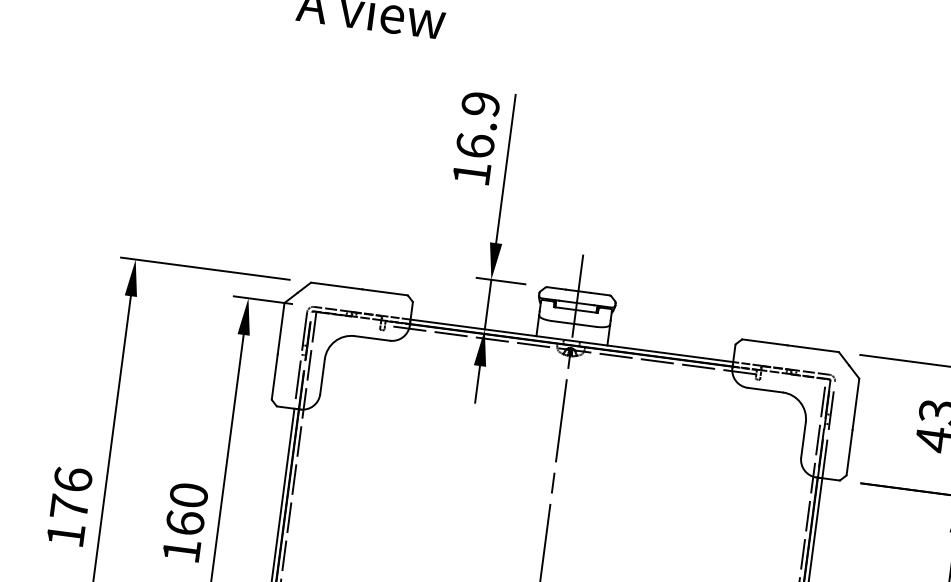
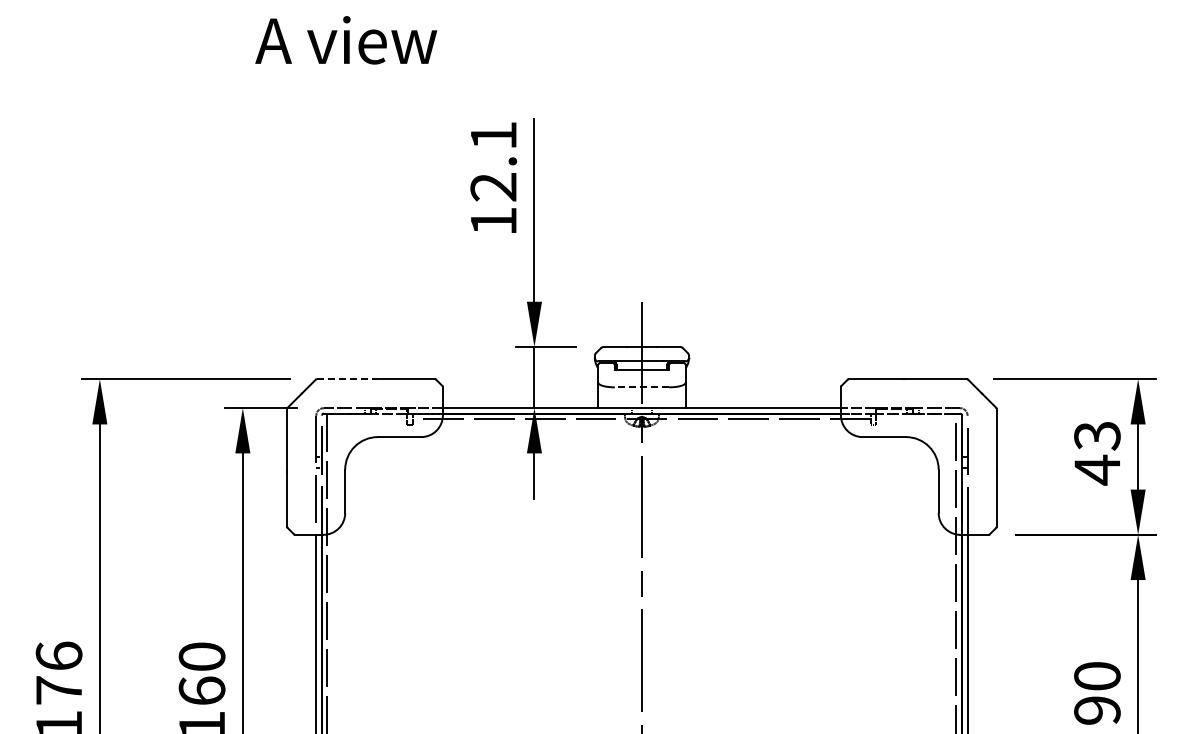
text: (477, 125) -> (493, 161), 16.9 -> 12.1
line: (337, 286) -> (348, 379), solid -> dashed
line: (573, 324) -> (641, 387), solid -> dashed

